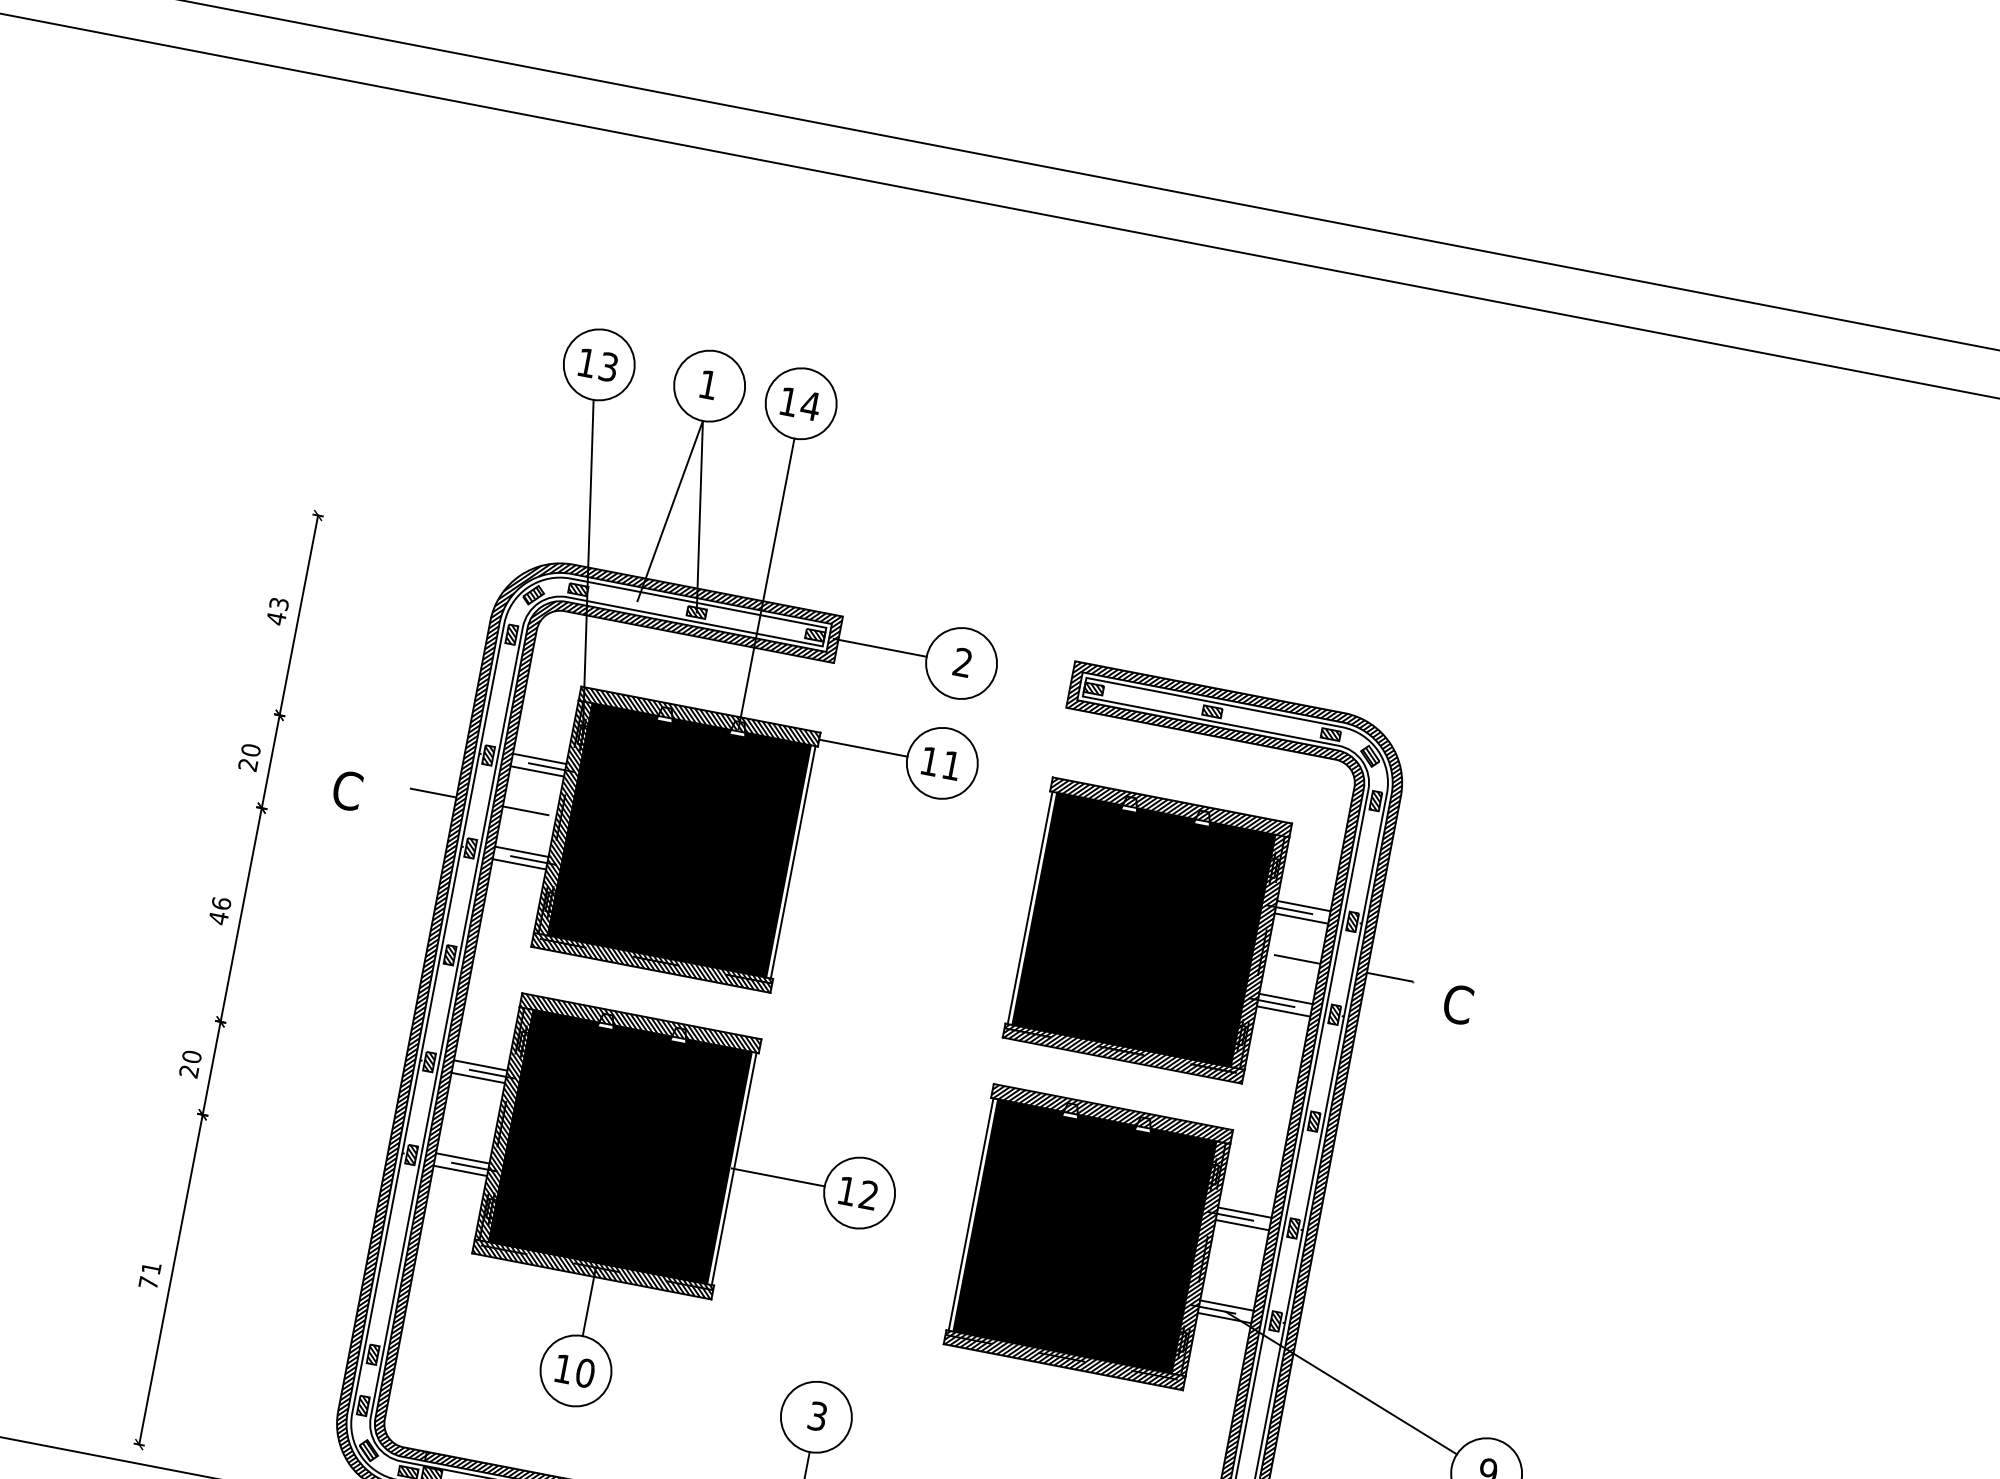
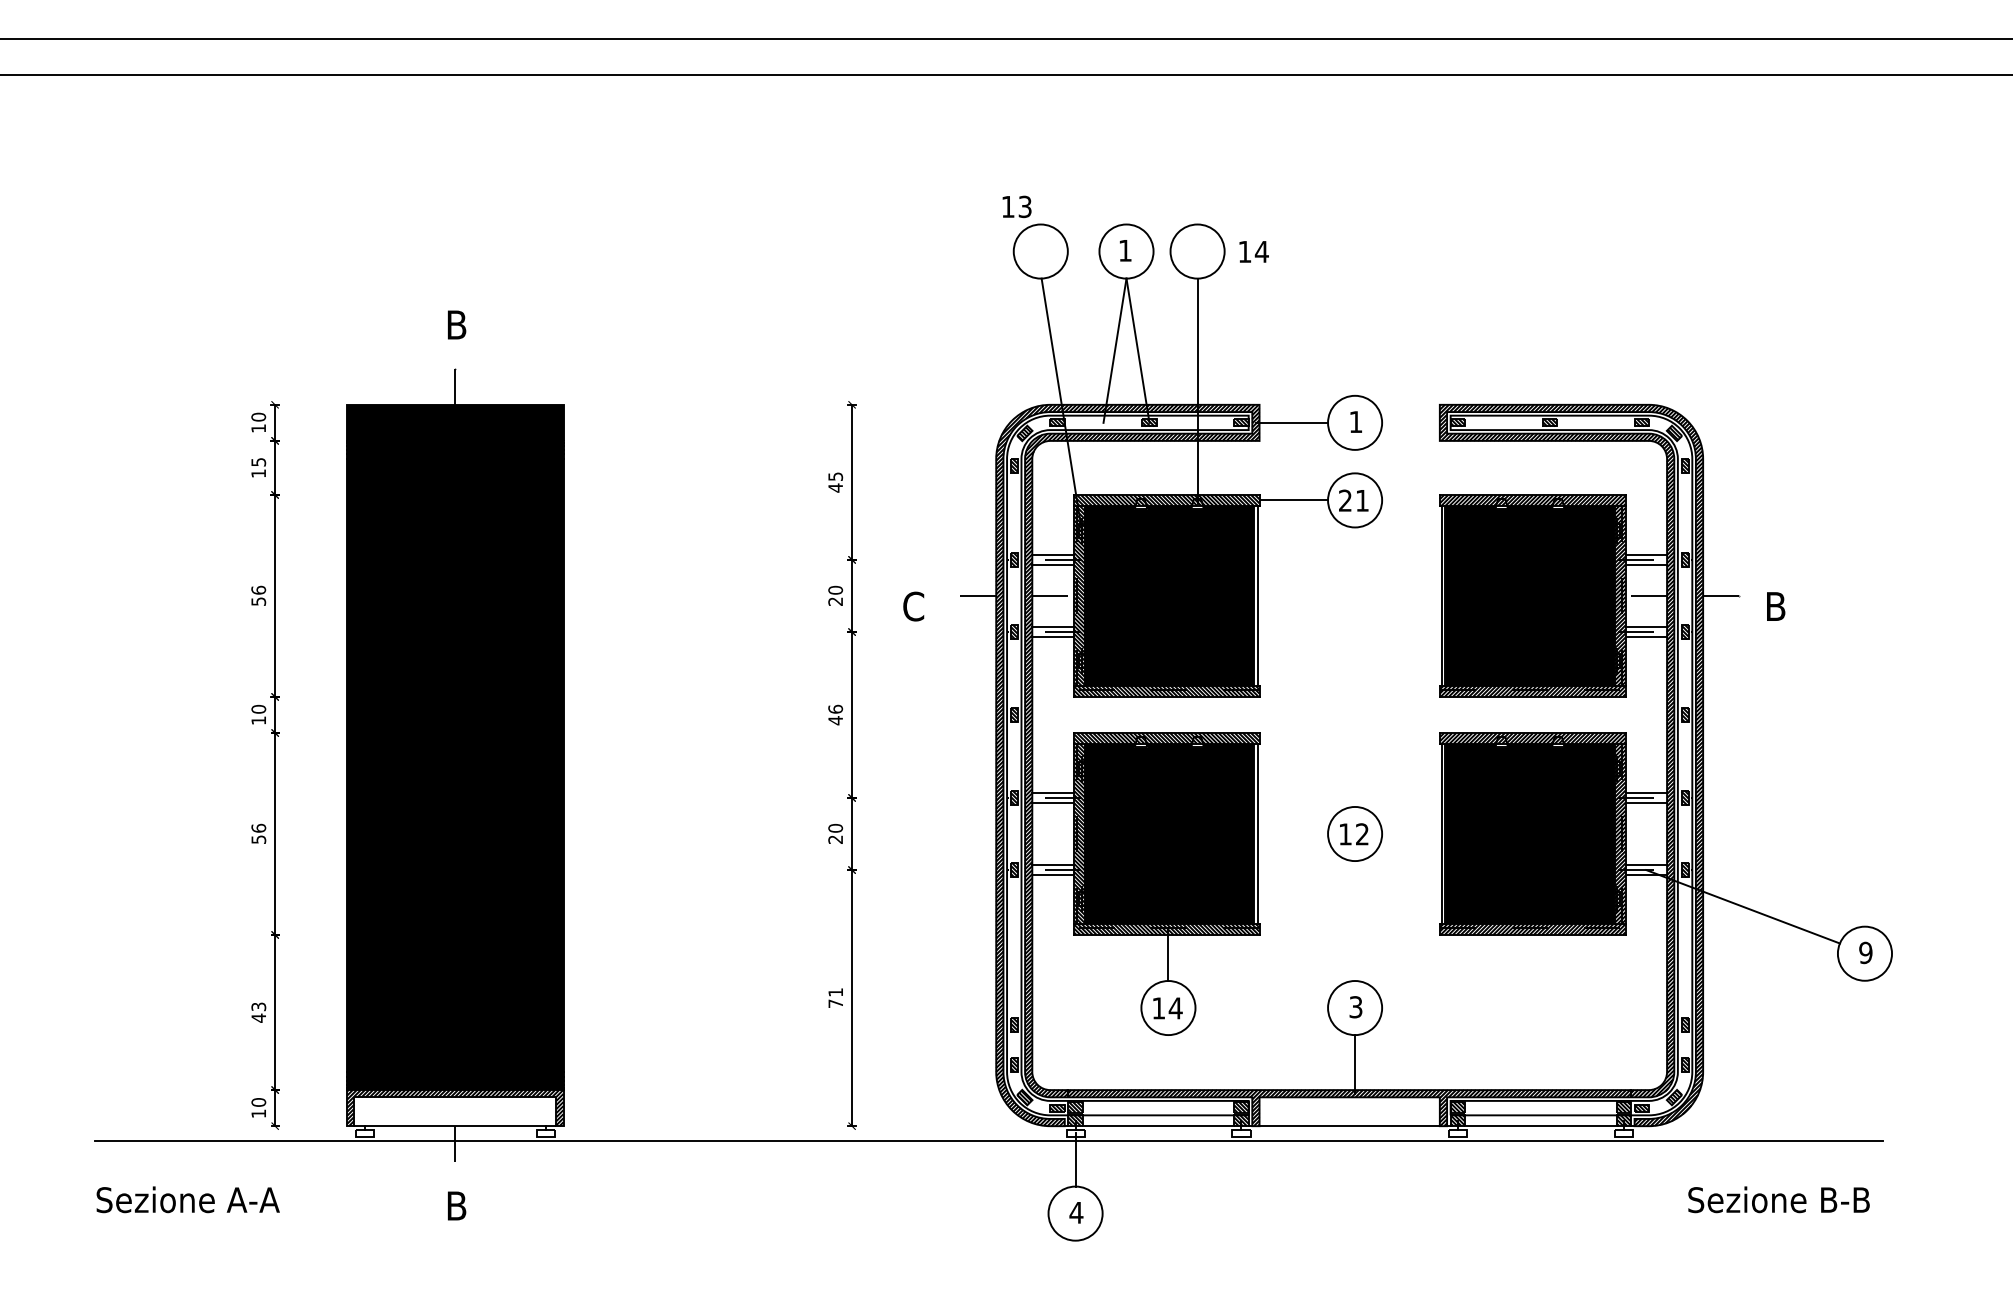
text: (597, 364) -> (1016, 206), moved
text: (799, 403) -> (1253, 251), moved
text: (279, 603) -> (835, 476), 43 -> 45
text: (962, 661) -> (1355, 421), 2 -> 1
text: (929, 761) -> (1345, 500), 11 -> 21
text: (1457, 1004) -> (1775, 606), C -> B
line: (777, 1177) -> (1291, 834), removed
text: (584, 1373) -> (1175, 1008), 10 -> 14

